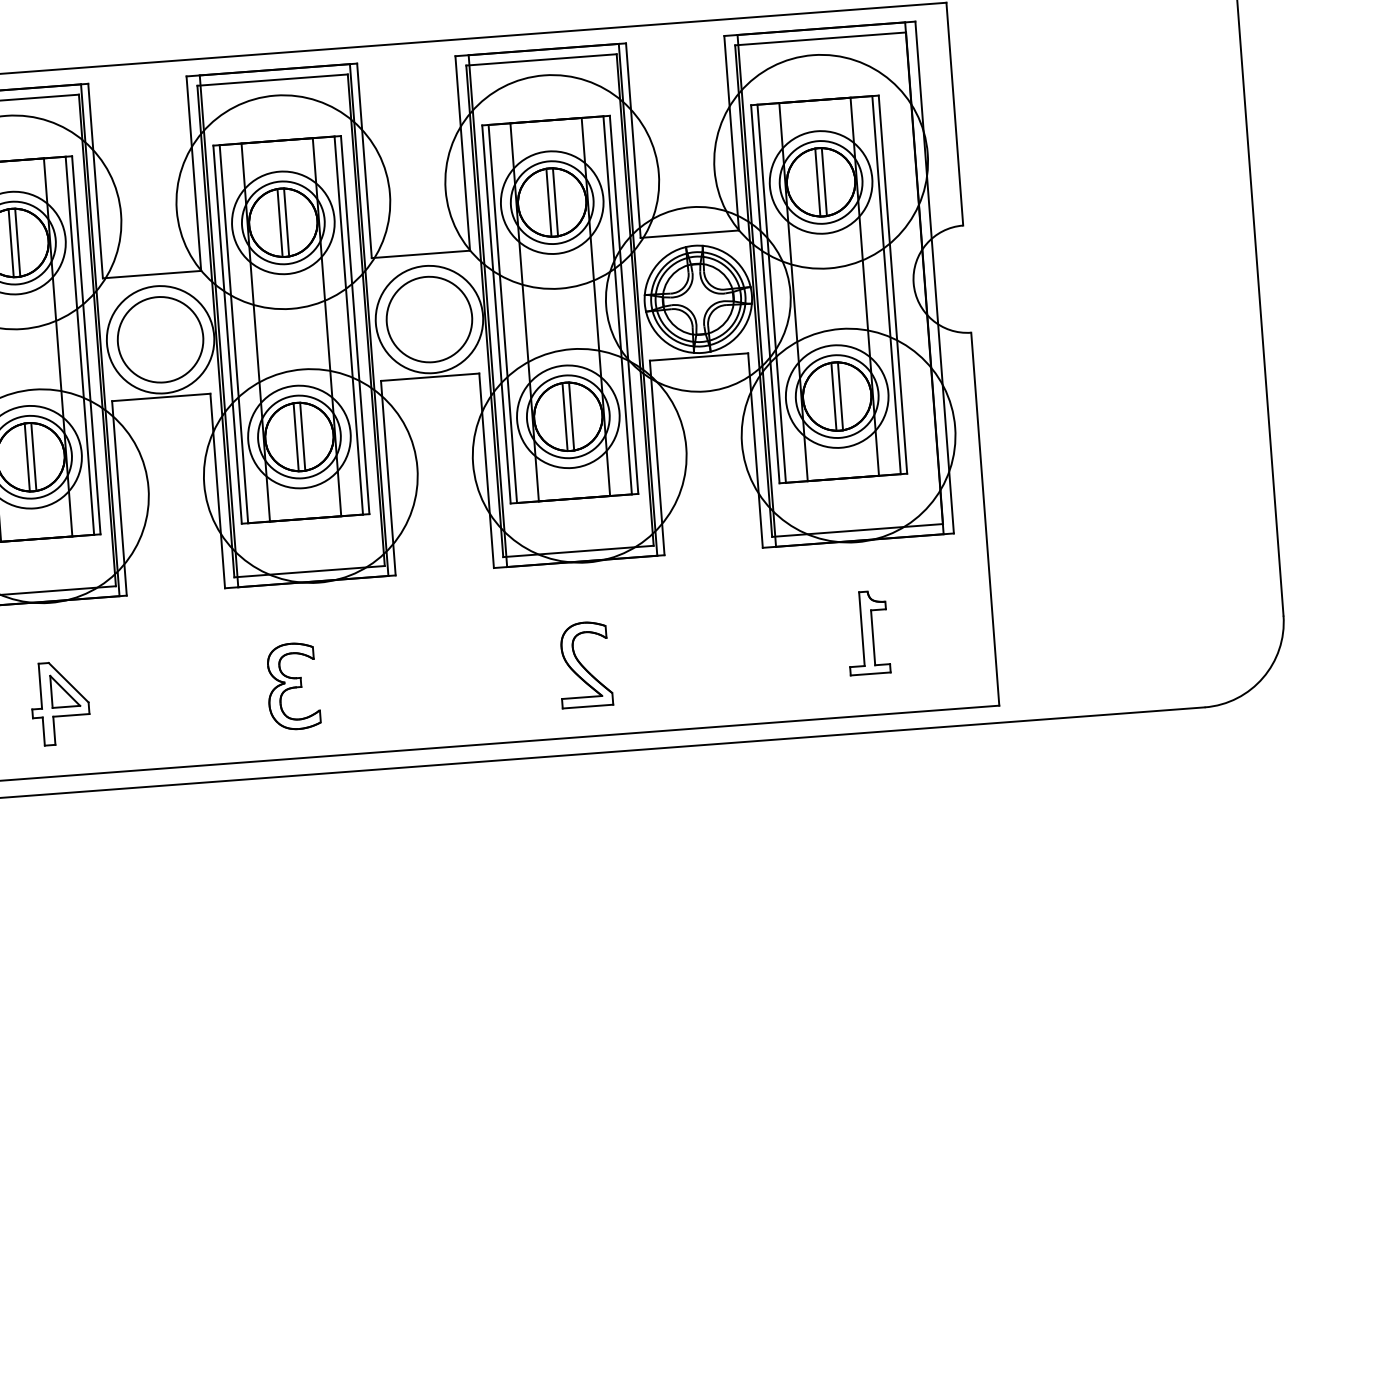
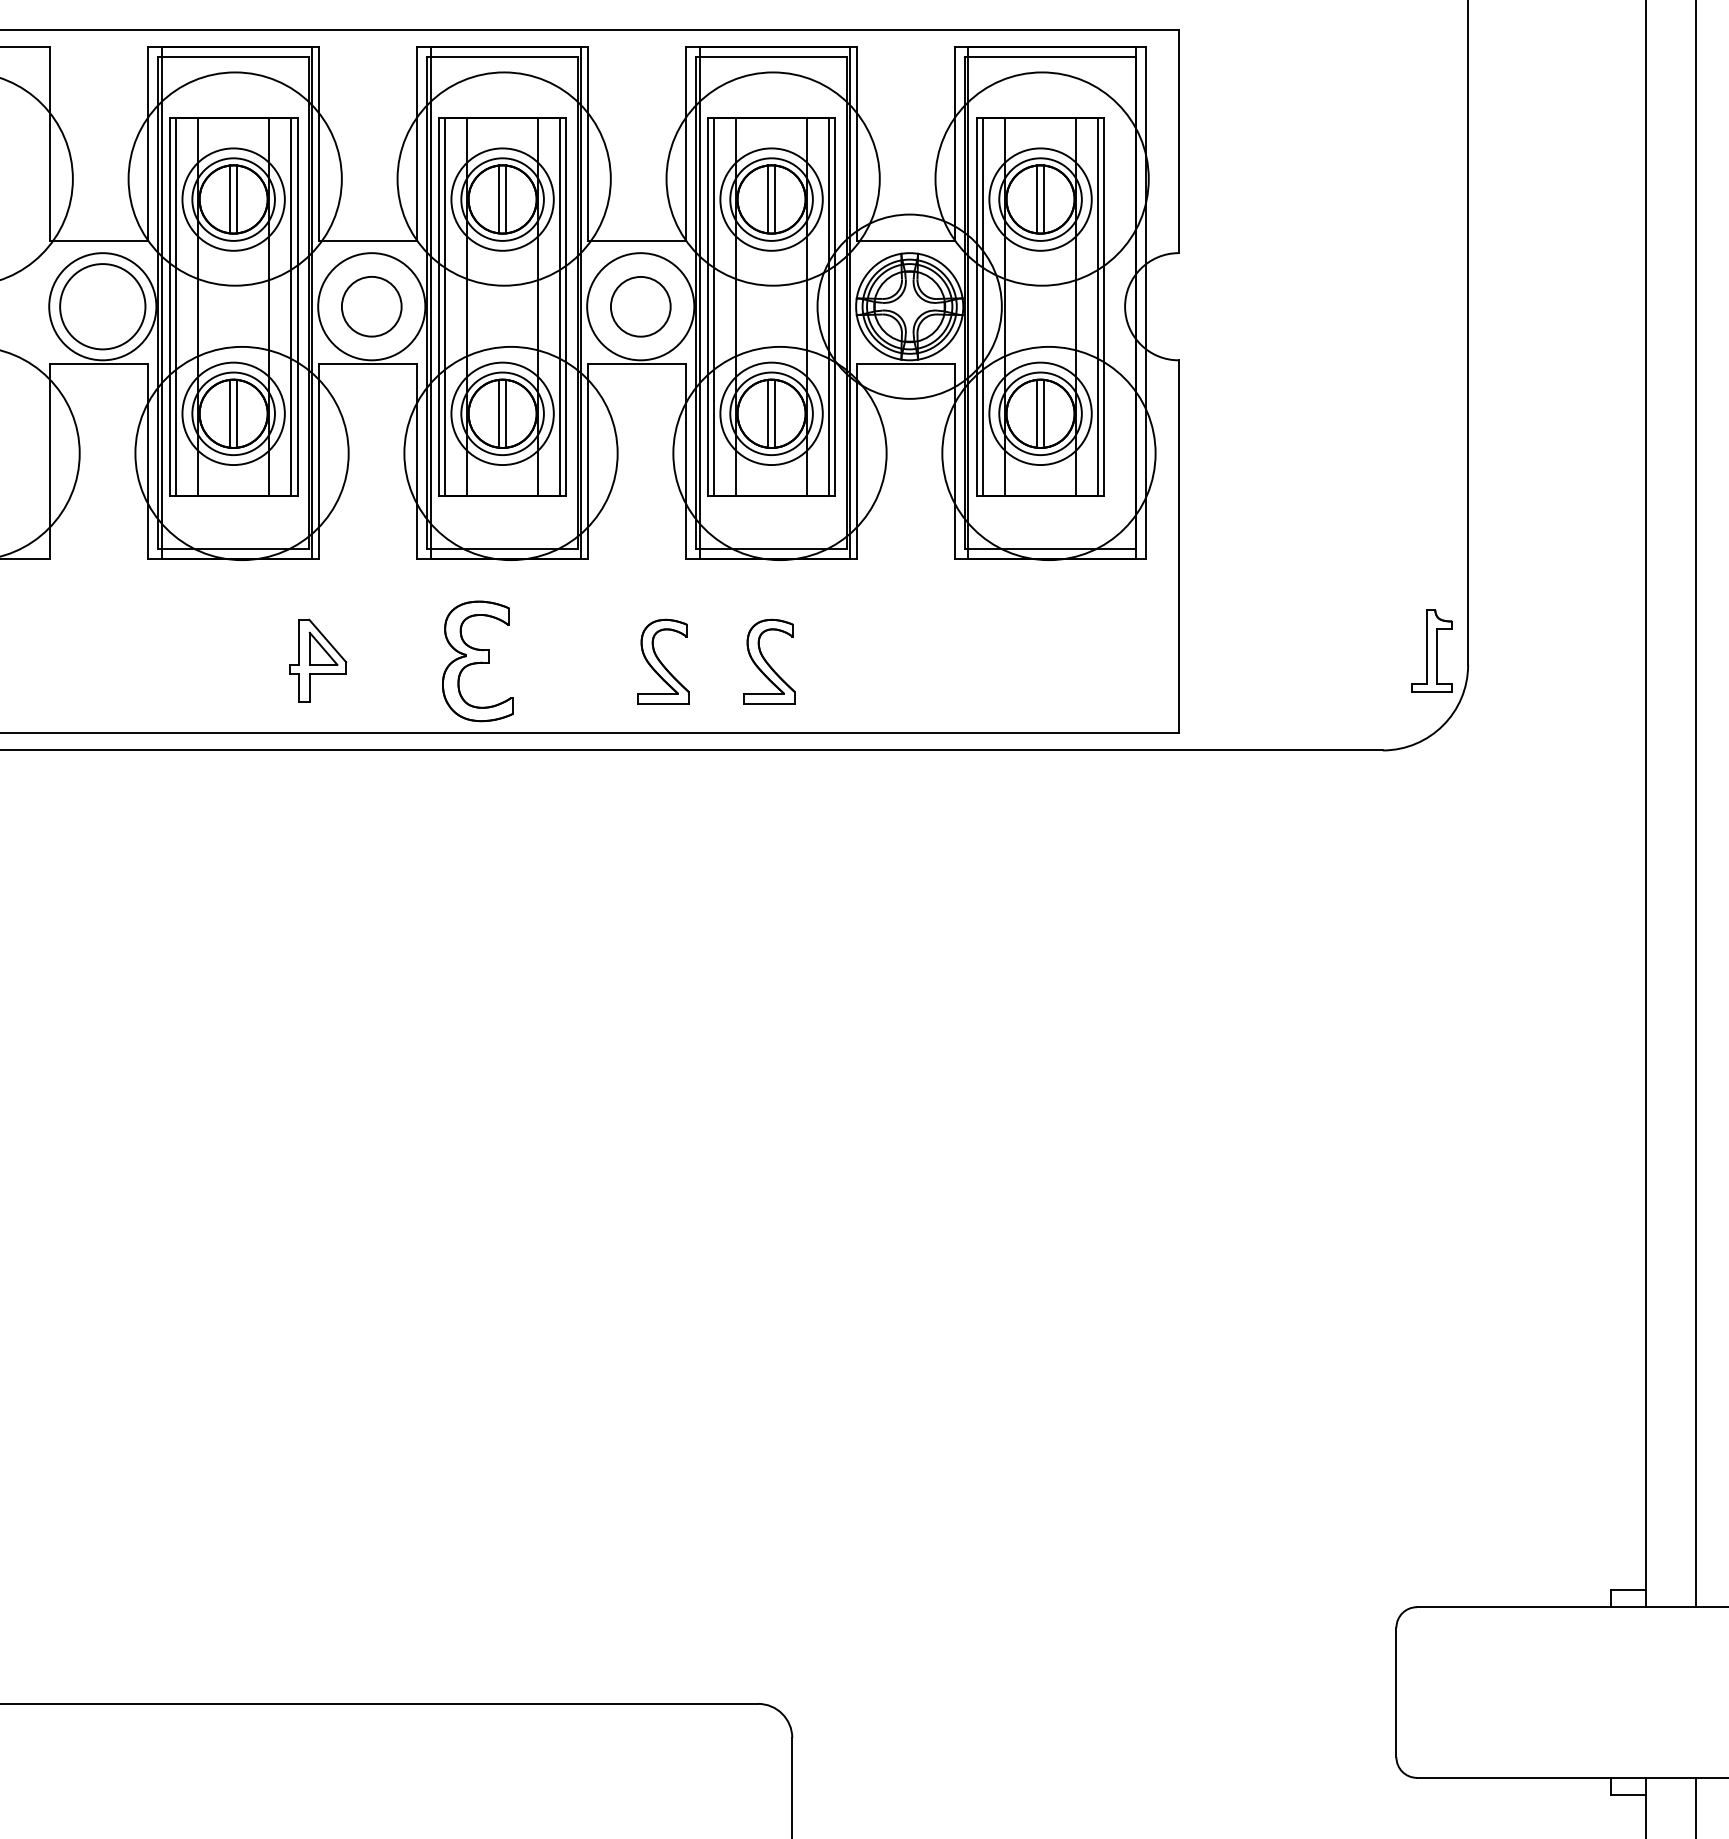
circle: (429, 319) -> (640, 306), size x0.7
circle: (160, 339) -> (371, 306), size x0.7
part: (866, 632) -> (1431, 650), moved
part: (478, 672) -> (663, 661), added
part: (292, 686) -> (477, 661), size x1.4
part: (60, 702) -> (318, 660), moved

